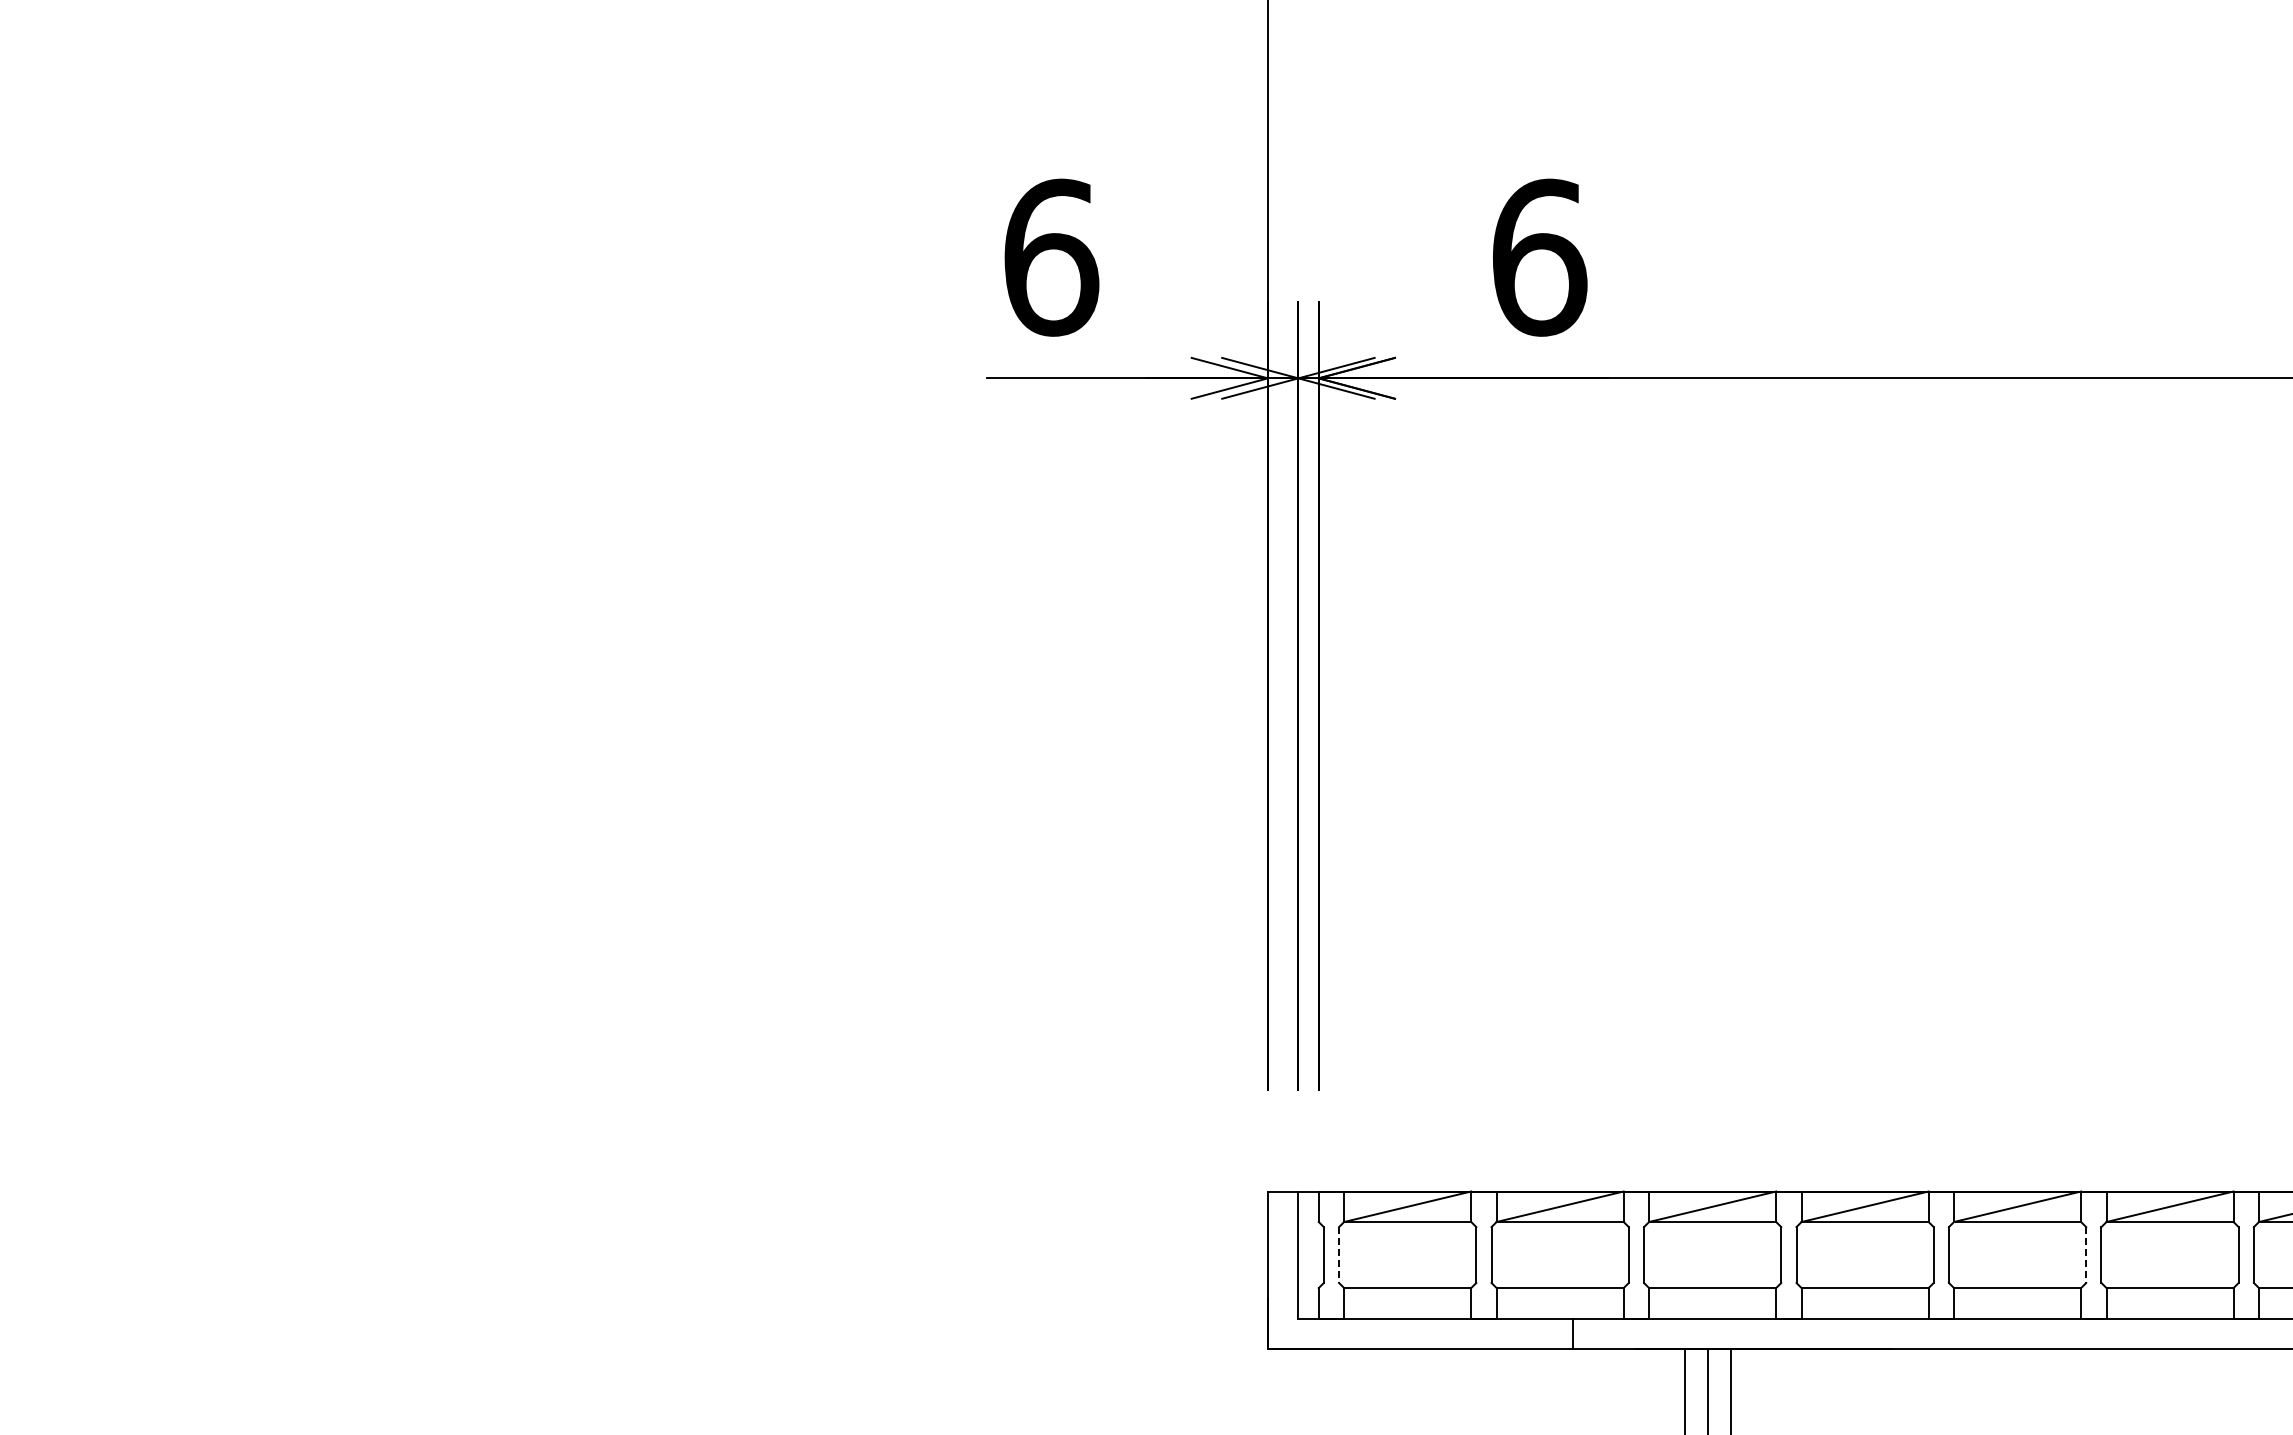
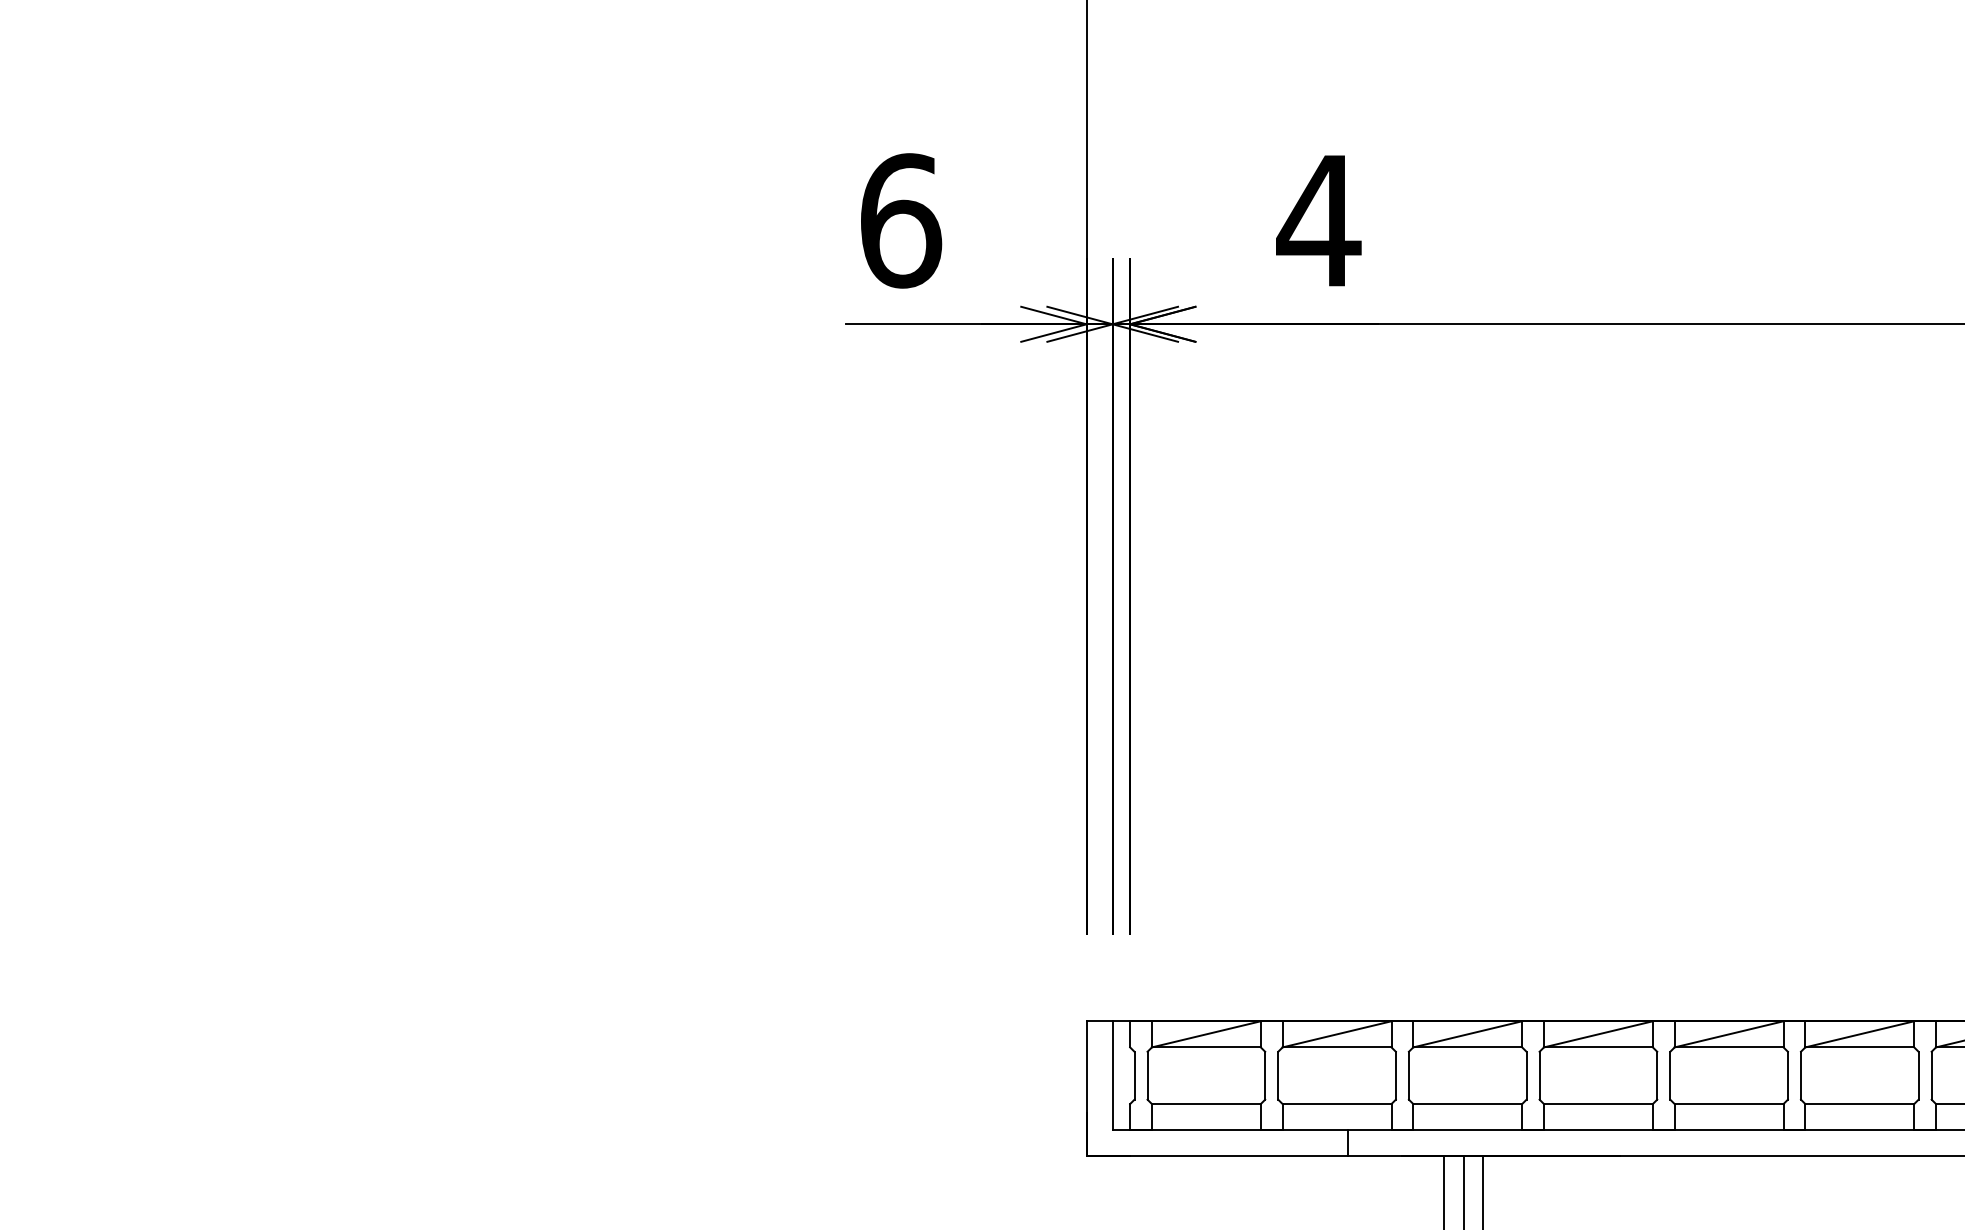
text: (1538, 257) -> (1318, 220), 6 -> 4
line: (1339, 1255) -> (1147, 1076), dashed -> solid
line: (2086, 1255) -> (1788, 1076), dashed -> solid

